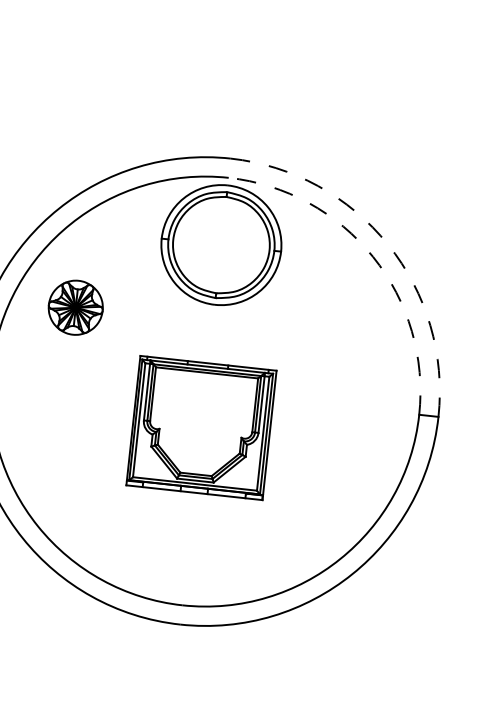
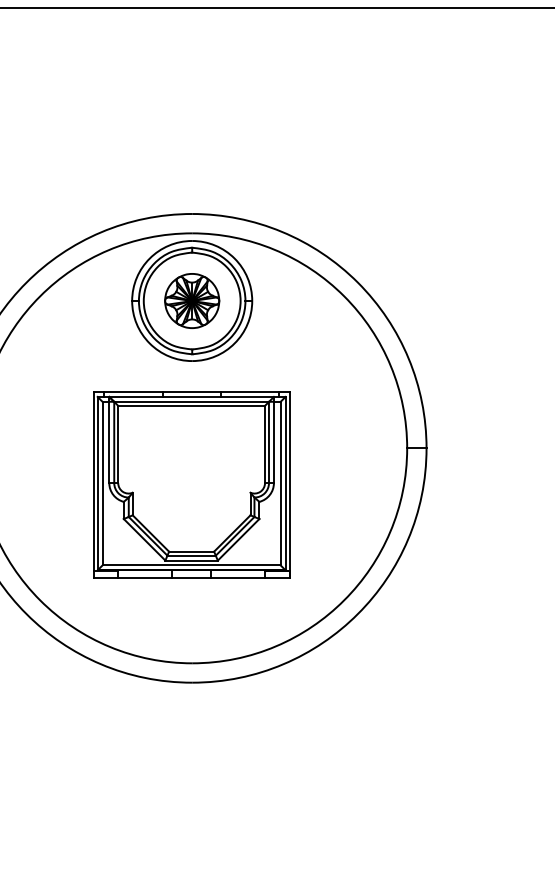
arc: (387, 244) -> (357, 282), dashed -> solid
arc: (373, 257) -> (344, 296), dashed -> solid
part: (76, 307) -> (192, 300), moved
part: (200, 427) -> (191, 484), size x1.43

